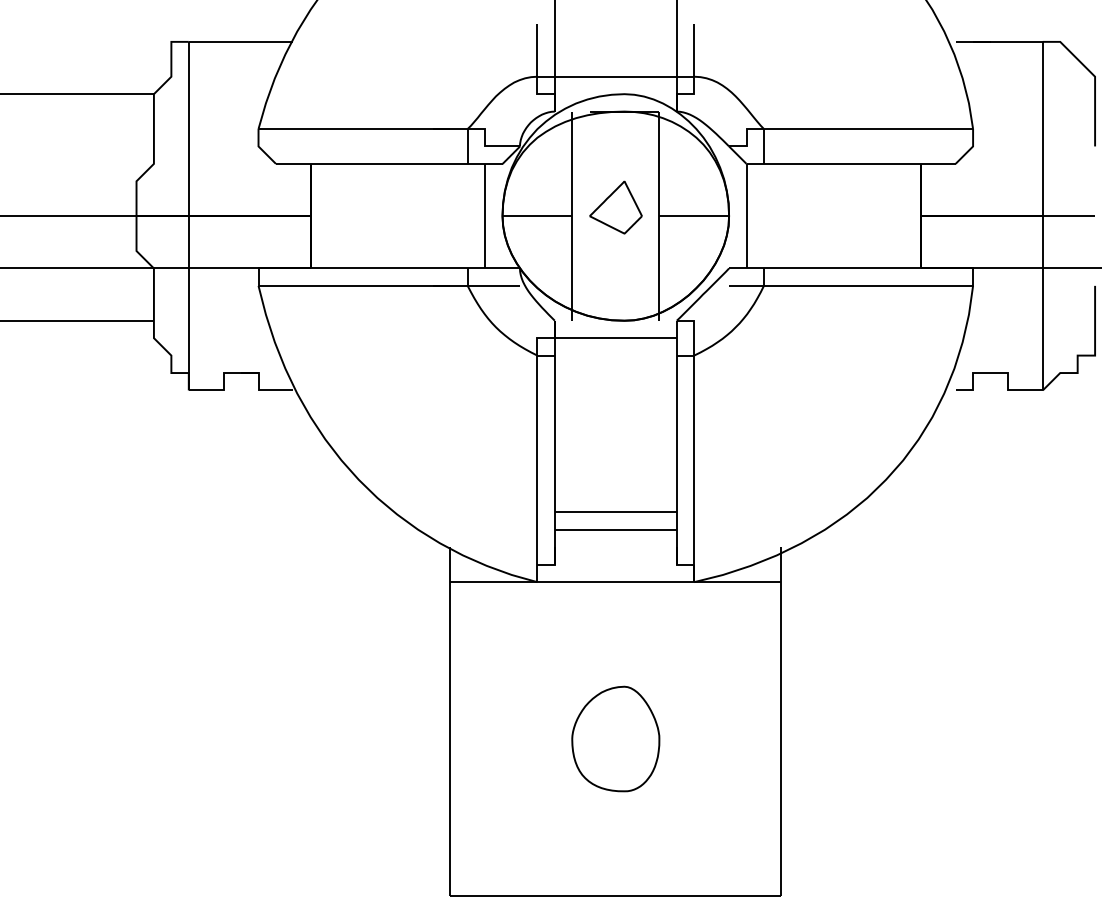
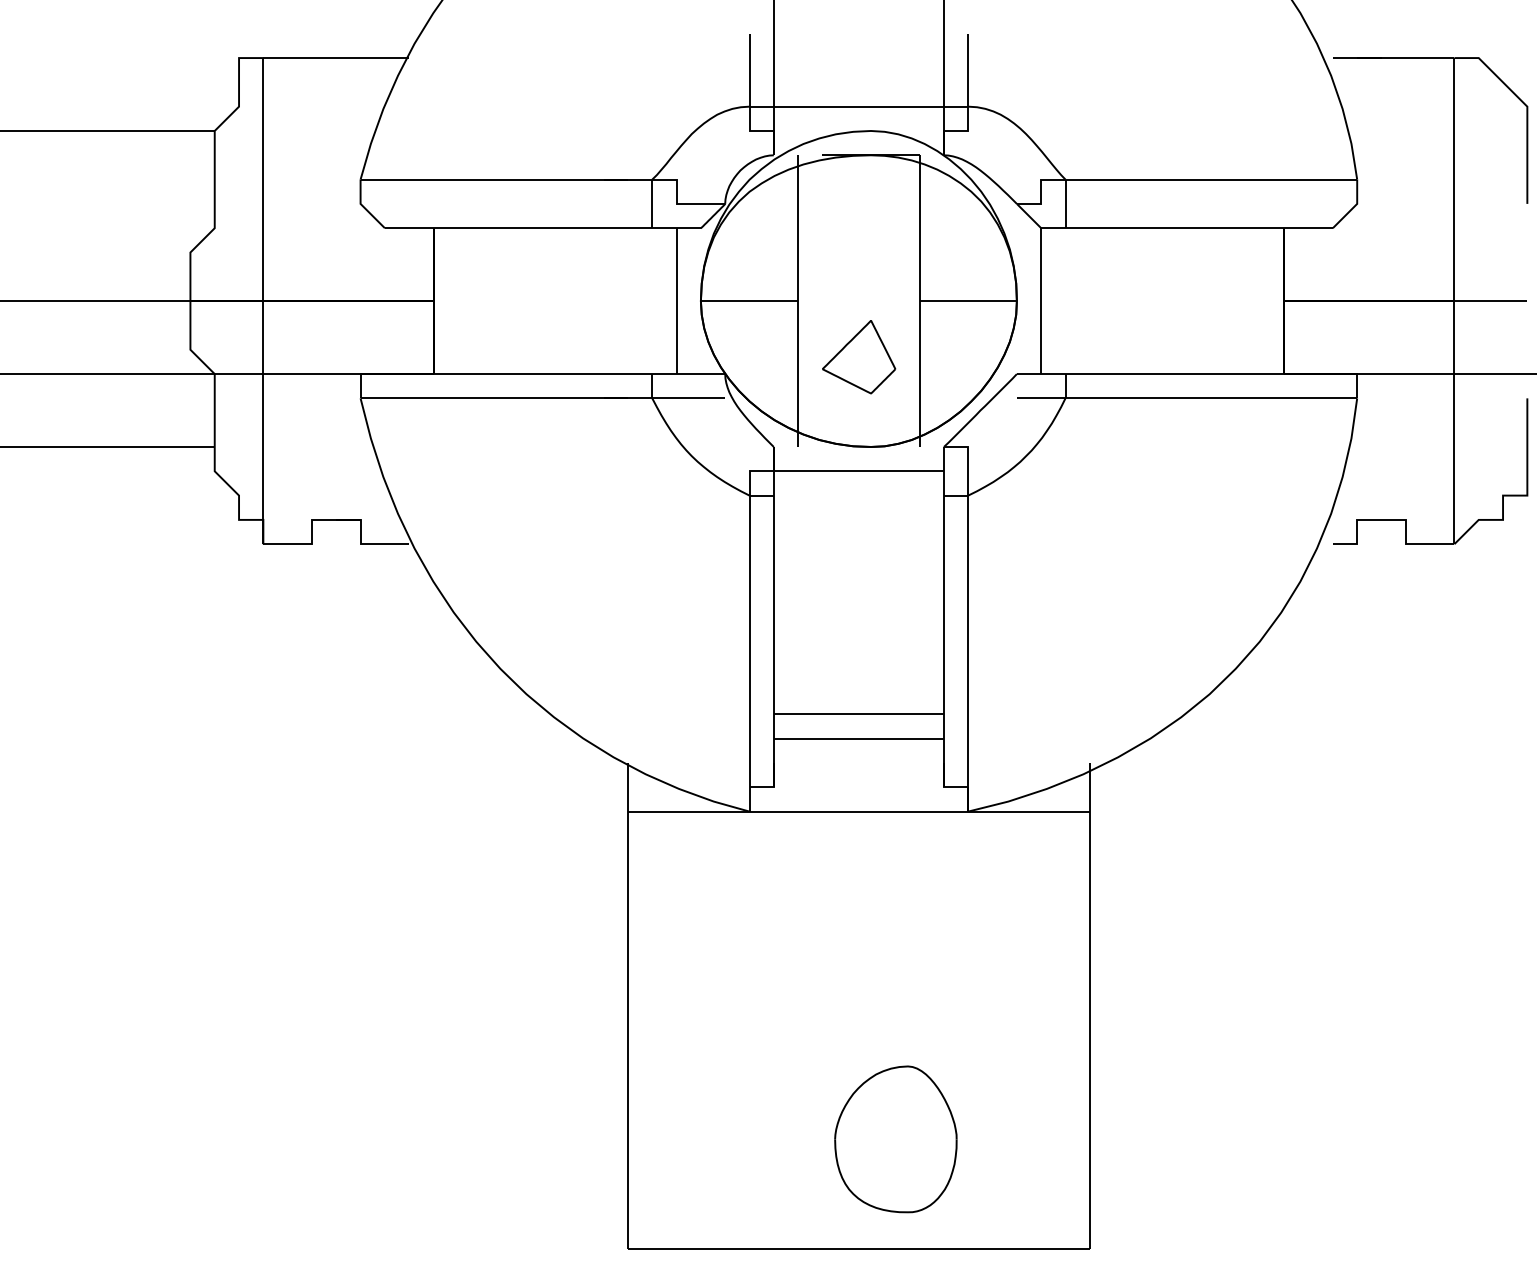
part: (616, 207) -> (859, 357), moved
part: (615, 739) -> (895, 1139), moved

